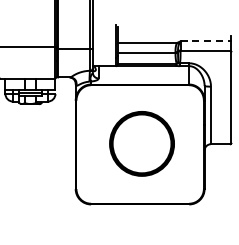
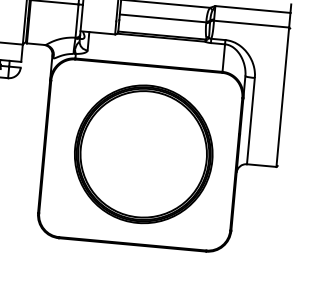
line: (206, 41) -> (254, 9), dashed -> solid
part: (141, 143) -> (142, 153), size x1.43

